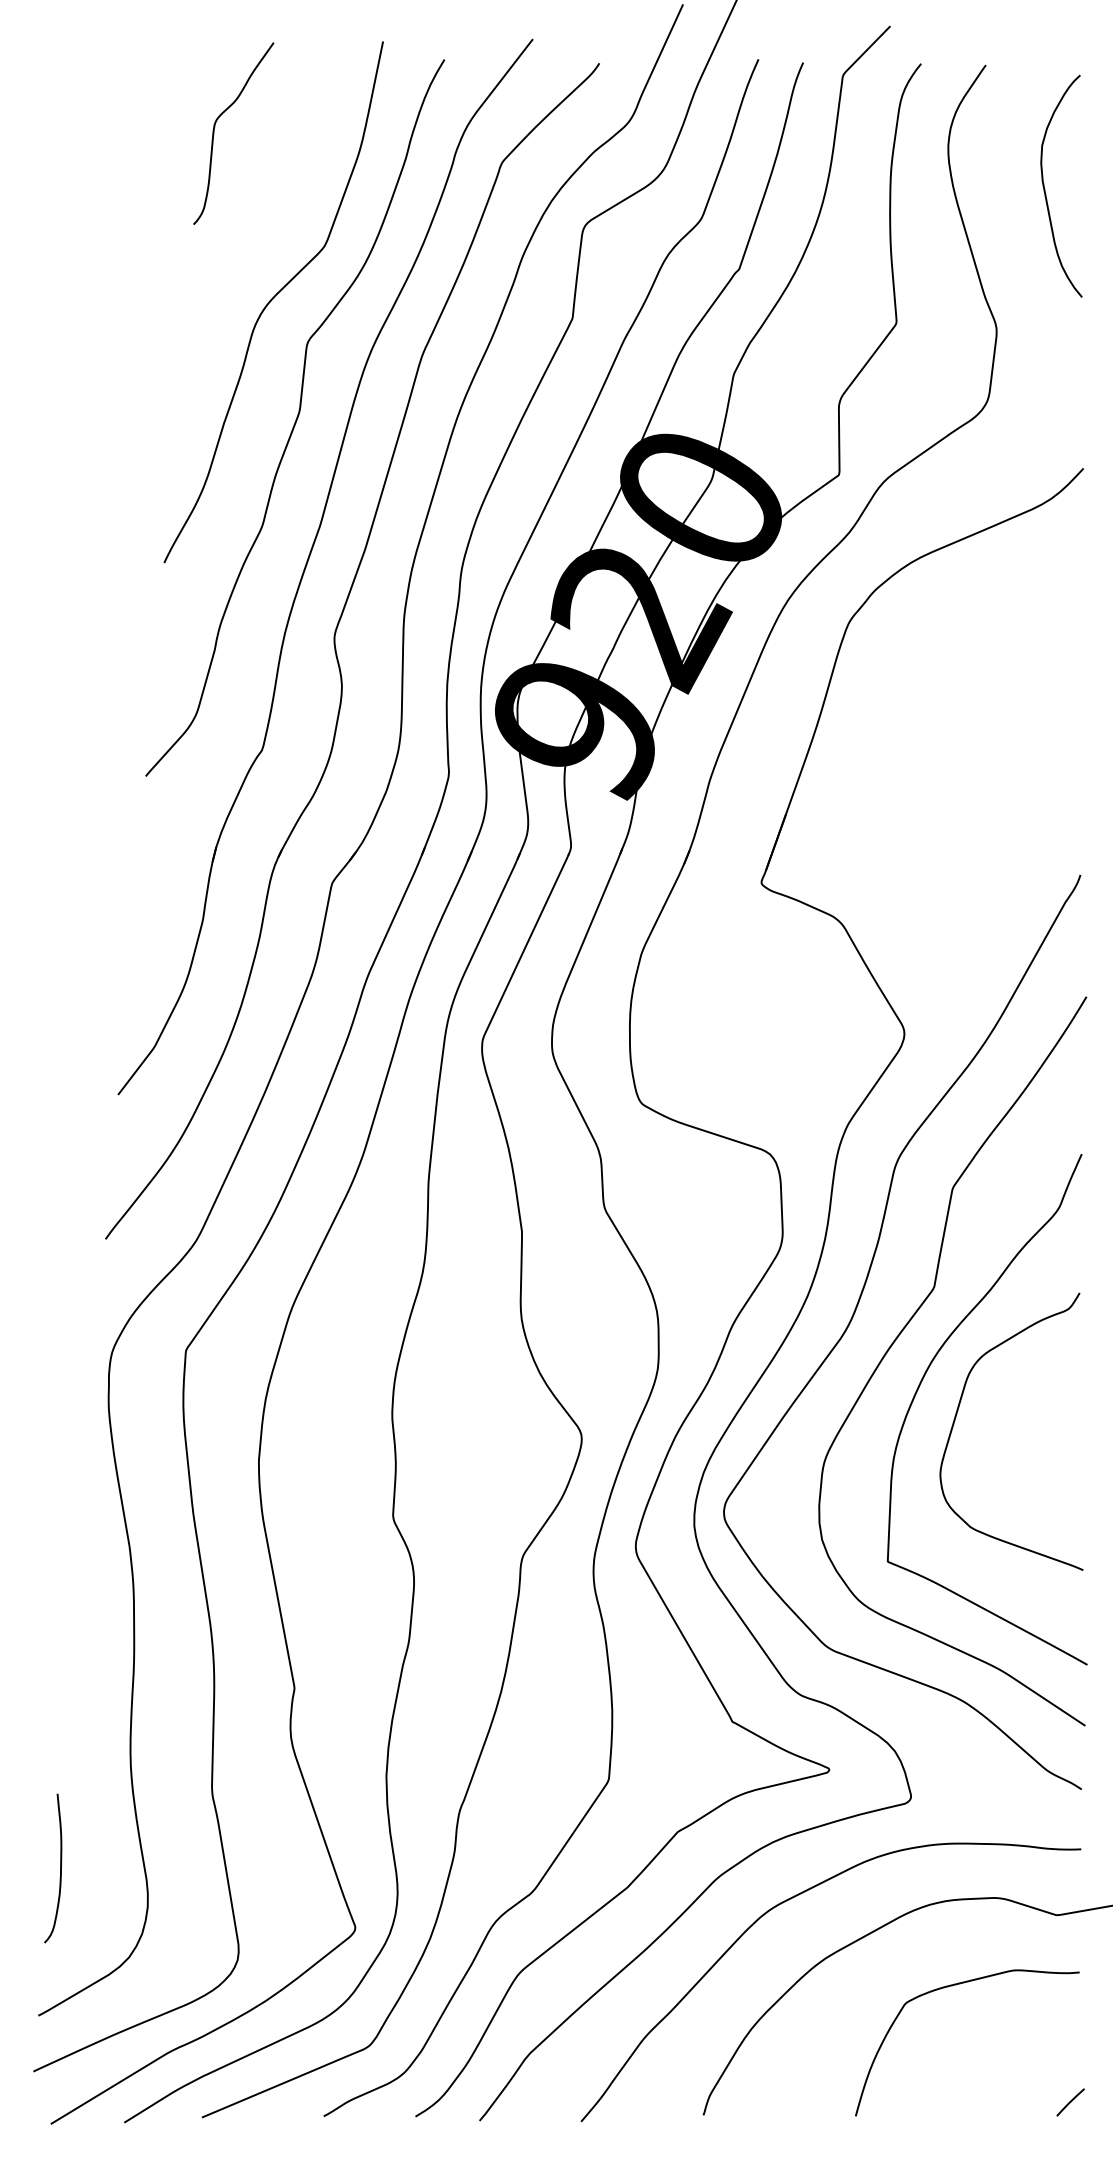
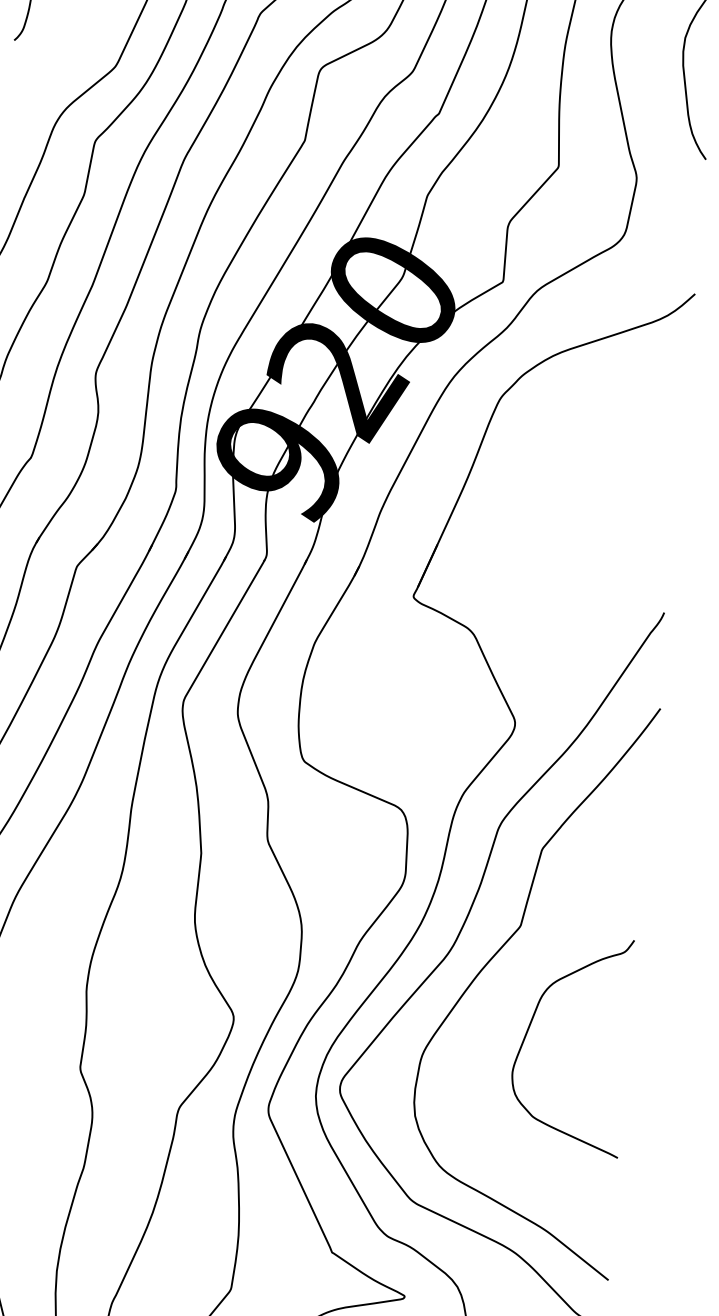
curve: (924, 1377) -> (506, 995), removed

